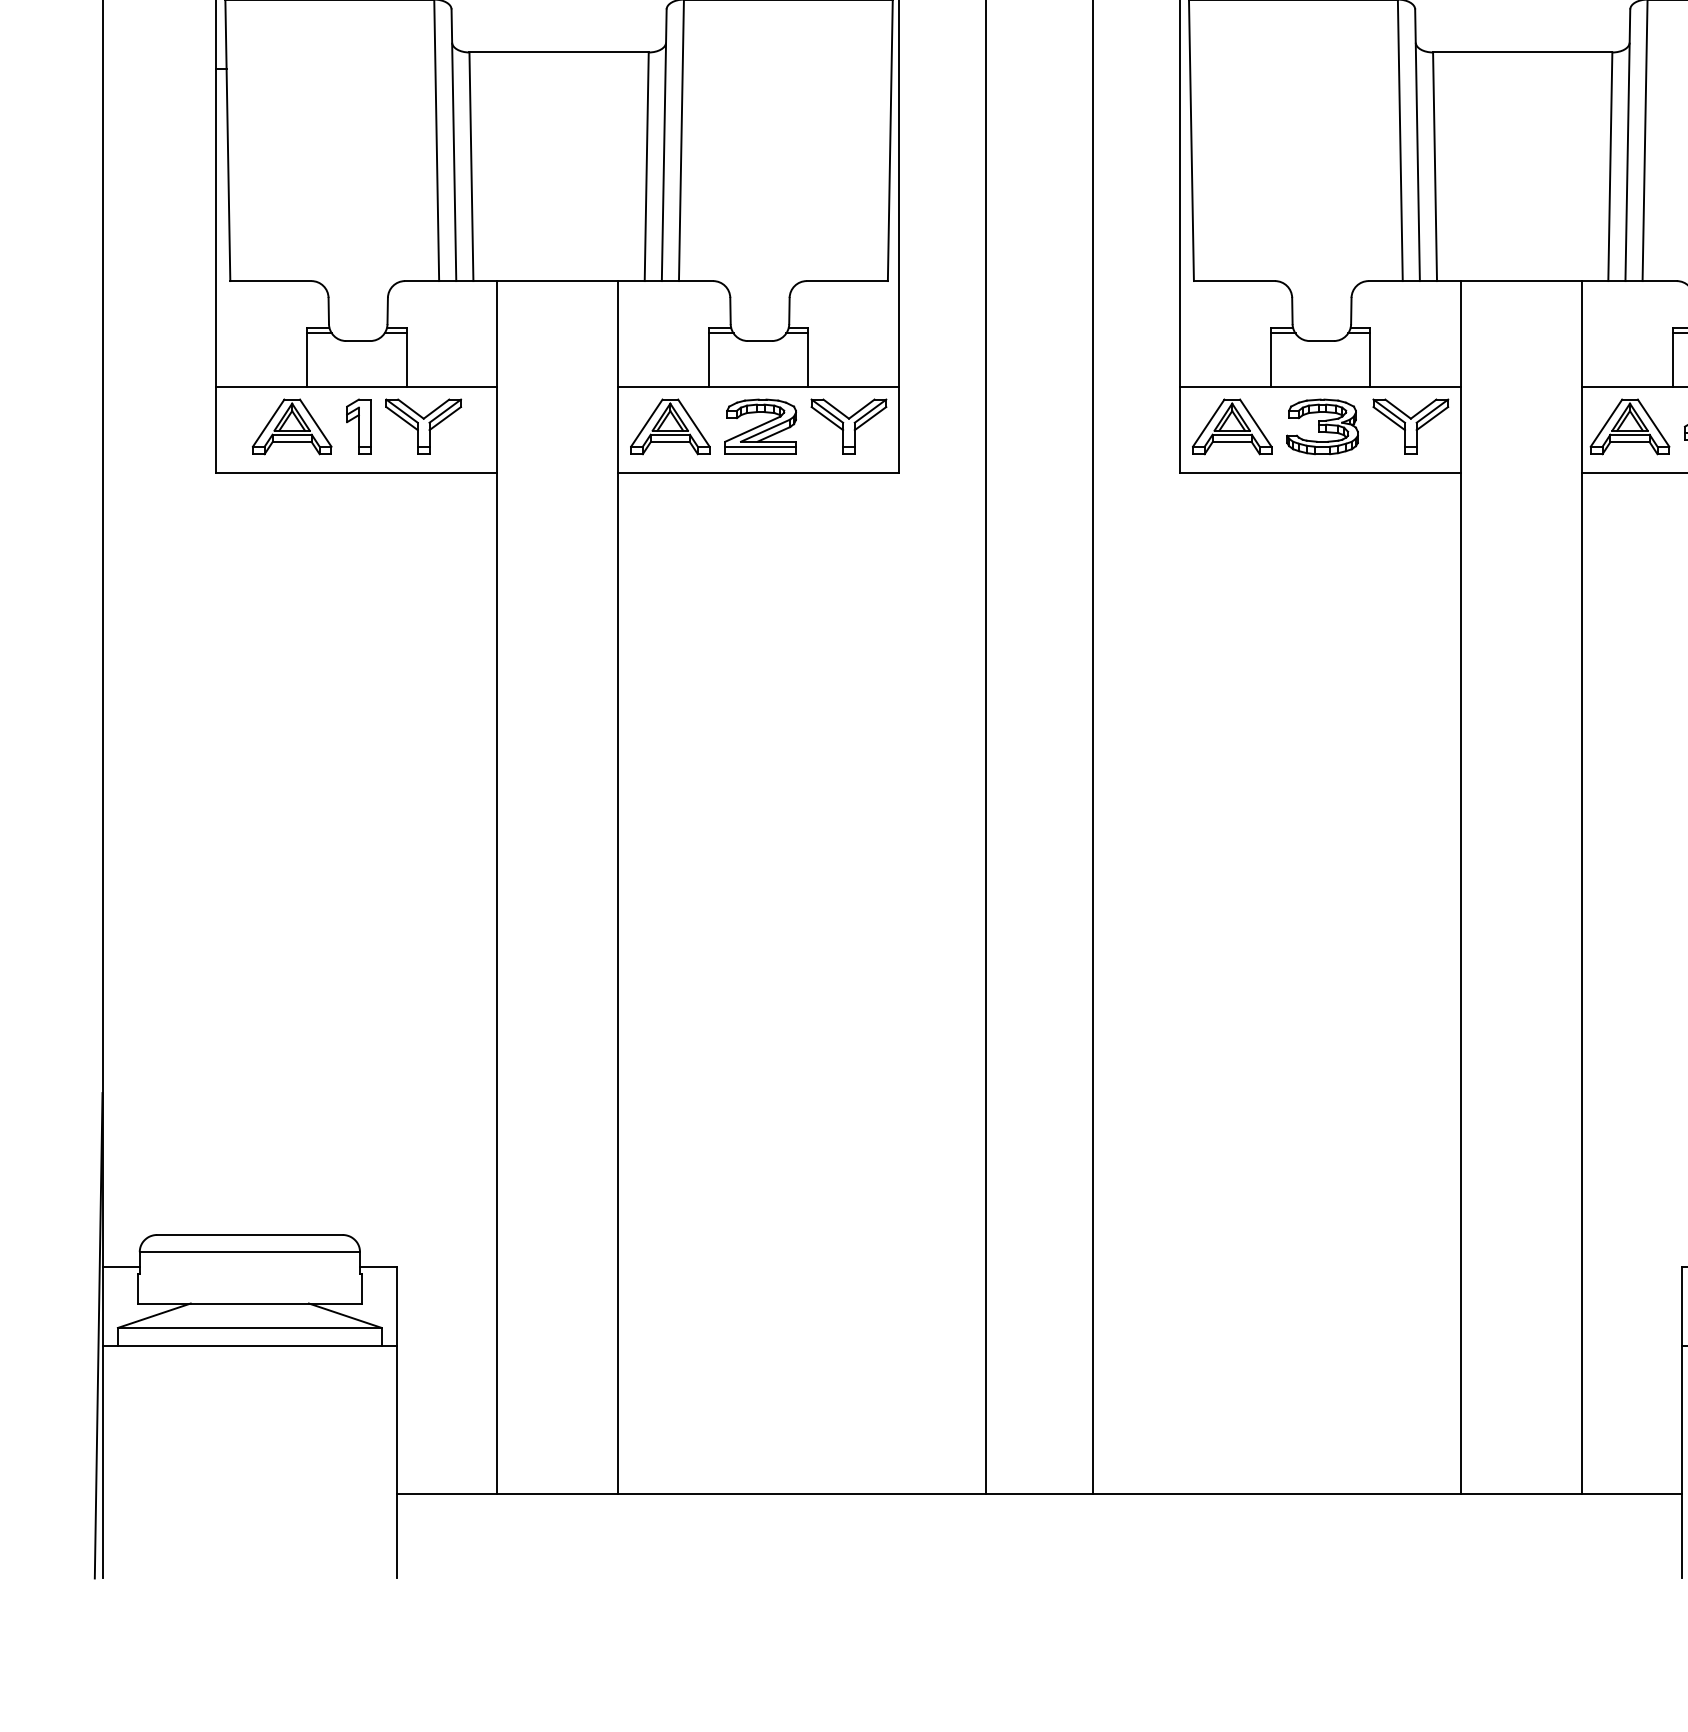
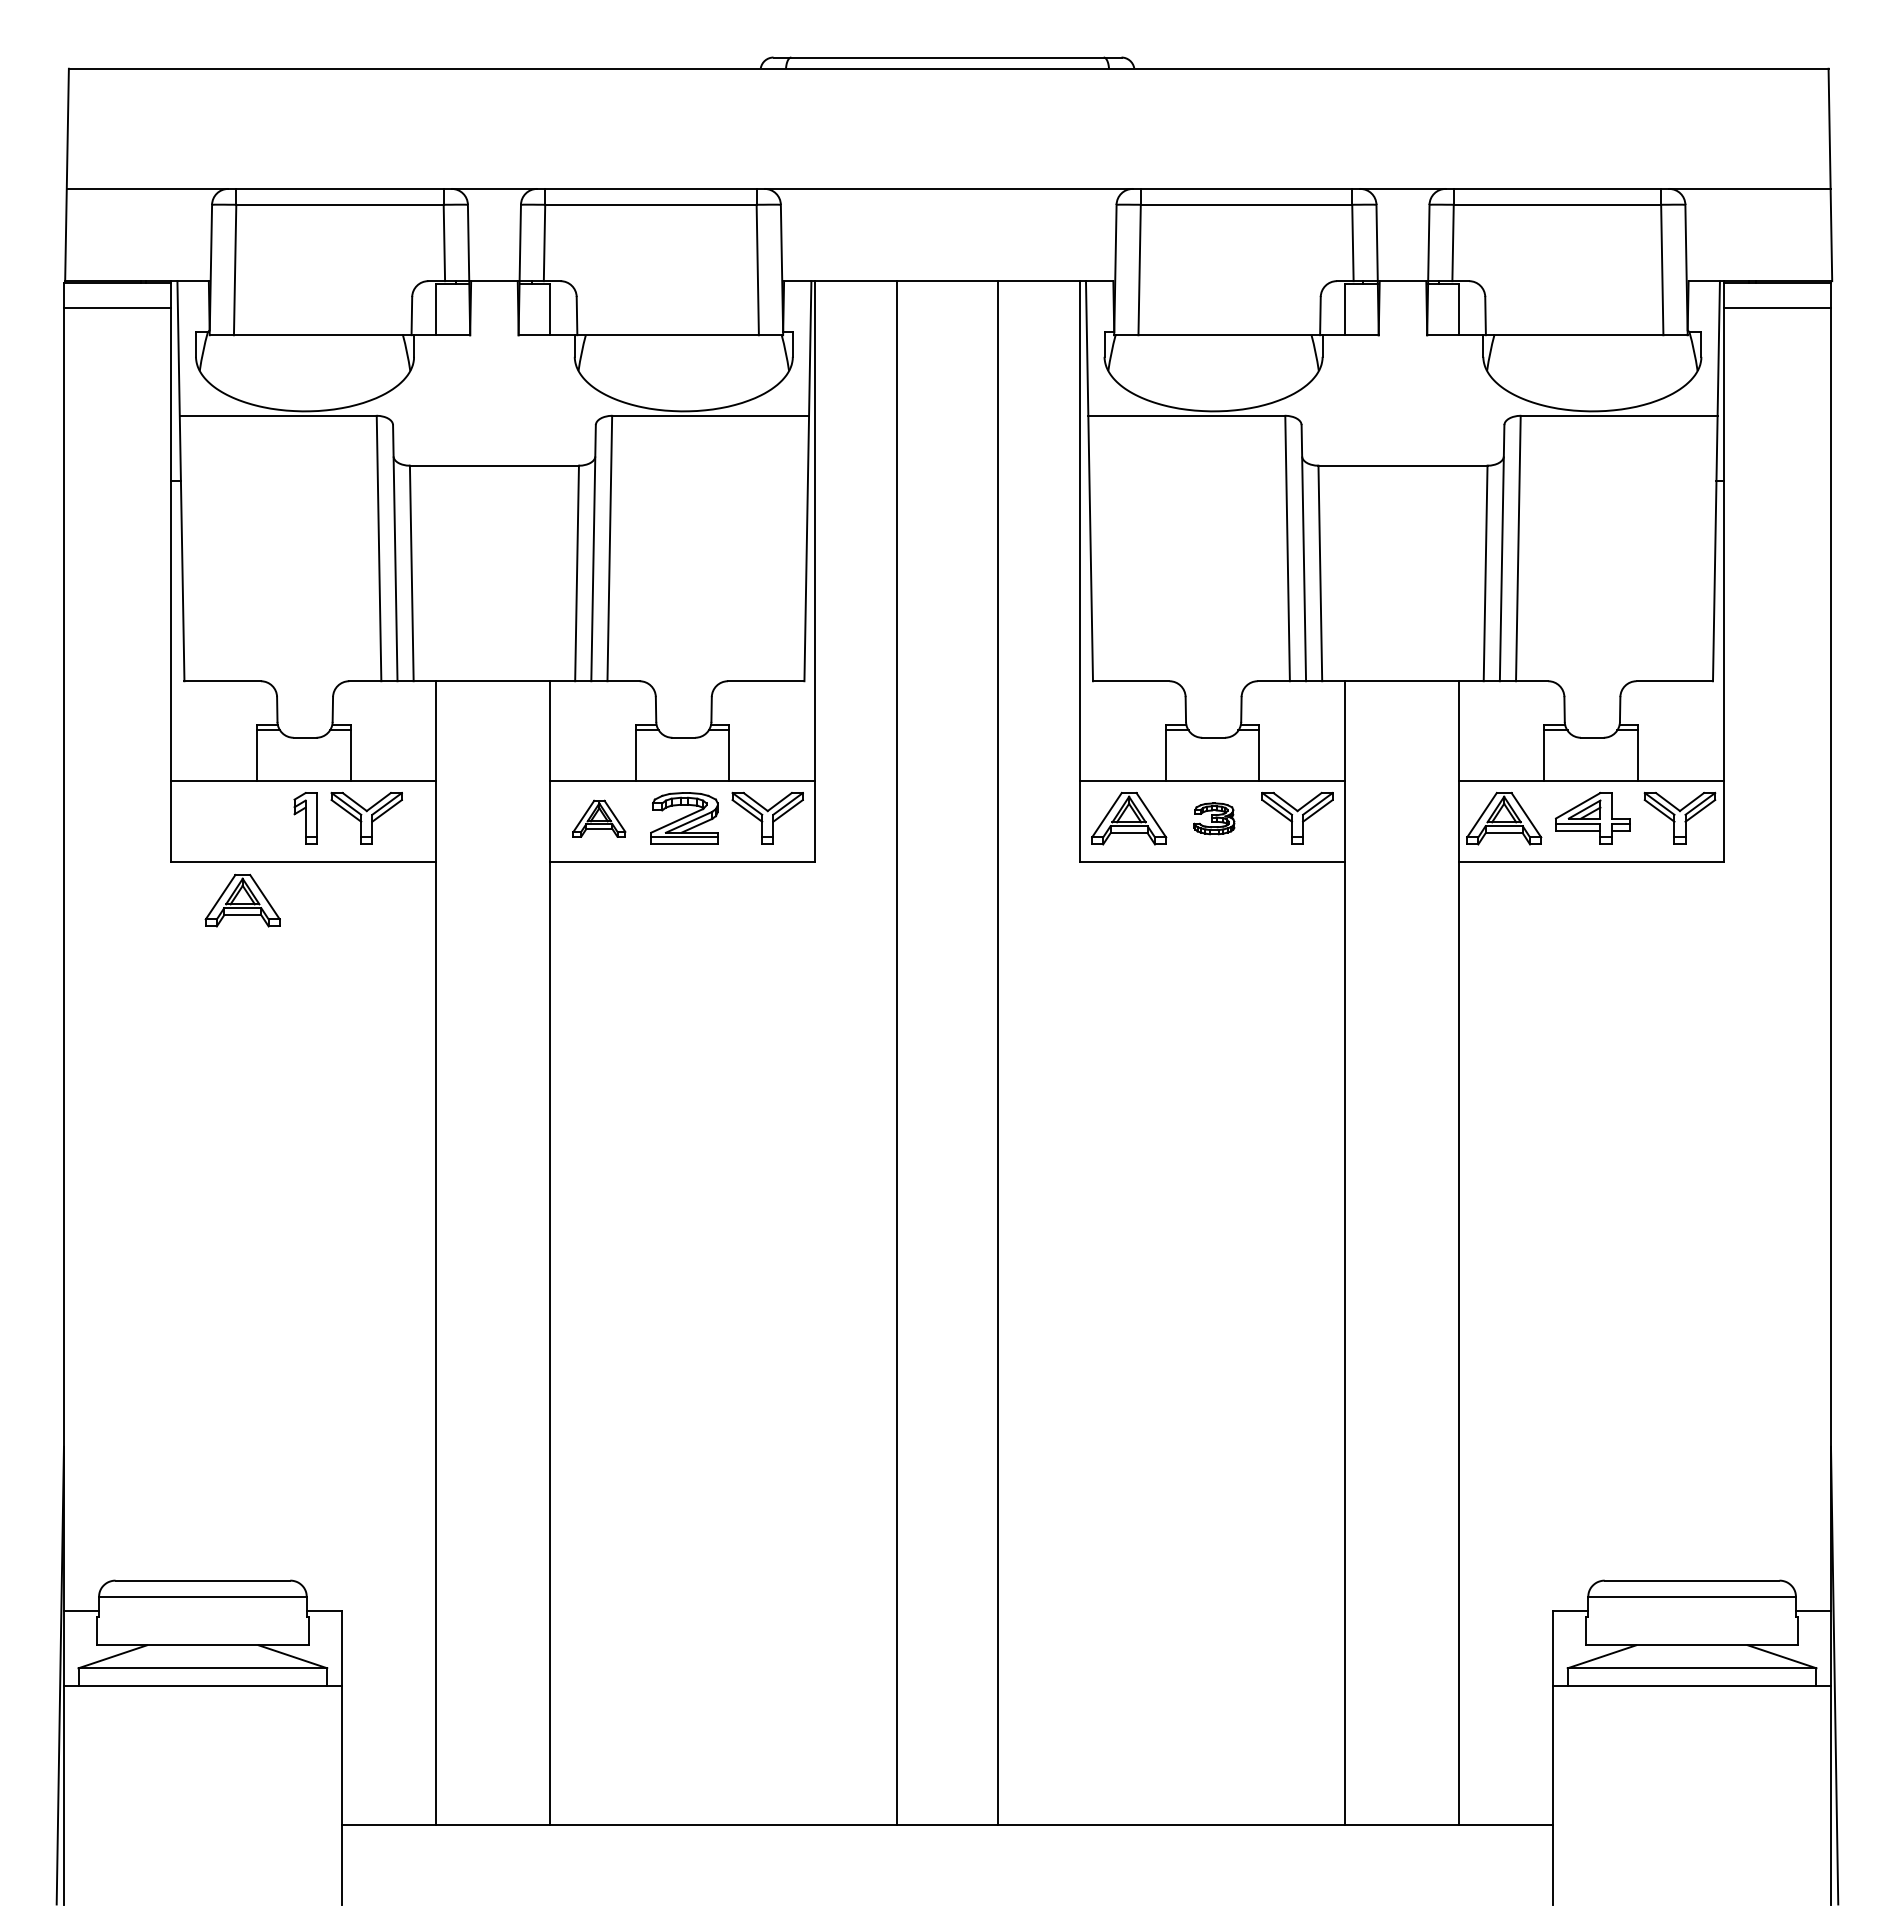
part: (291, 426) -> (242, 900), moved
part: (670, 426) -> (599, 818), size x0.7
part: (1322, 426) -> (1214, 818), size x0.6

